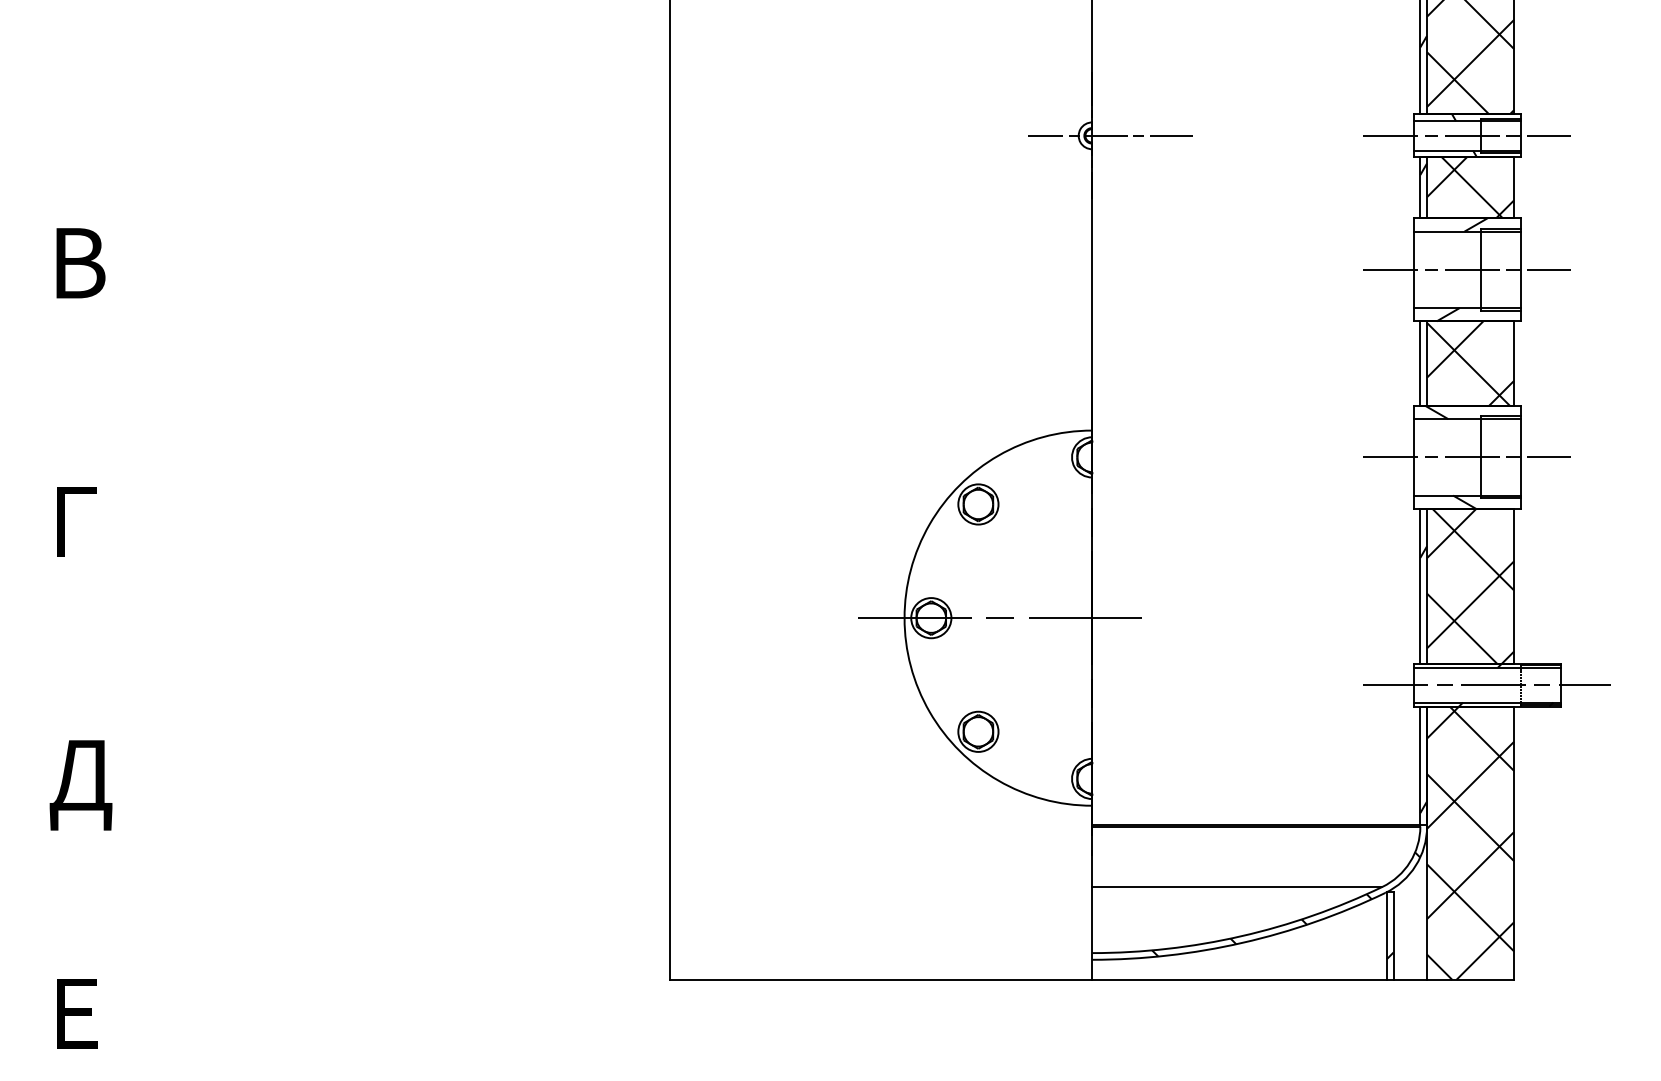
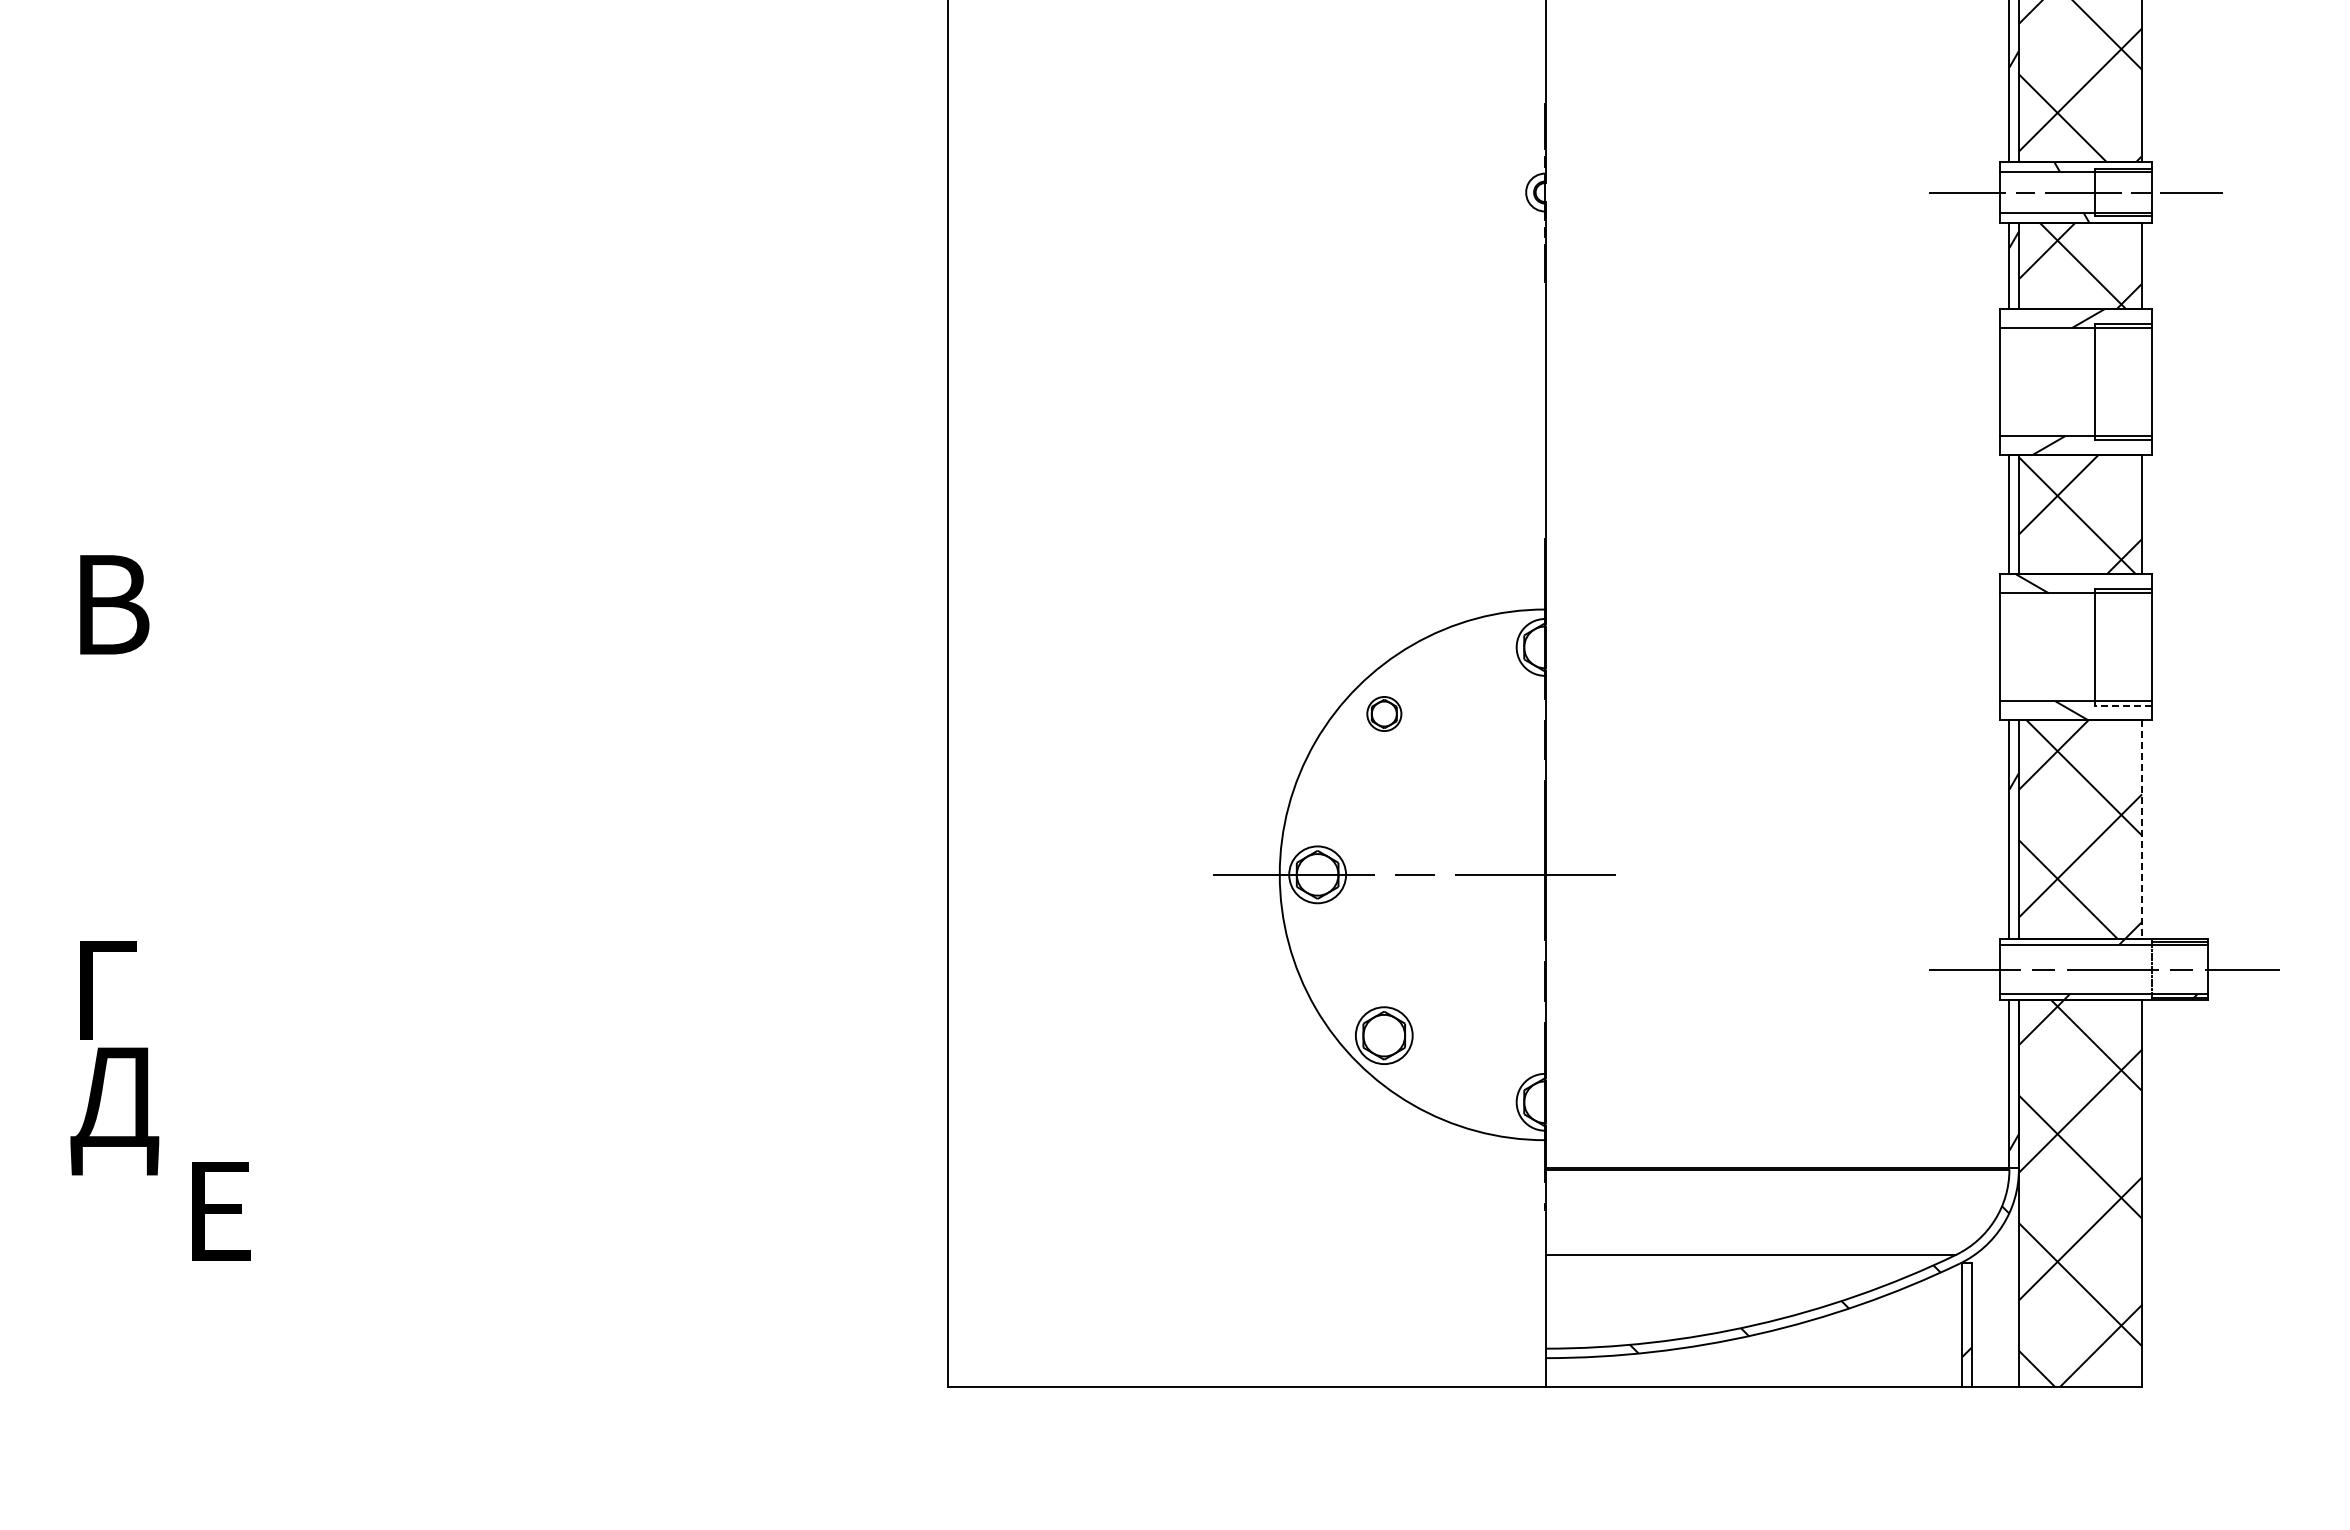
line: (1110, 135) -> (1571, 192), removed
text: (80, 263) -> (114, 604), moved
line: (1467, 270) -> (2075, 382), removed
line: (1467, 457) -> (2075, 647), removed
line: (1500, 498) -> (2122, 705), solid -> dashed
part: (978, 504) -> (1384, 713), size x0.6
text: (76, 521) -> (108, 990), moved
line: (1514, 586) -> (2142, 830), solid -> dashed
text: (77, 1013) -> (221, 1211), moved

